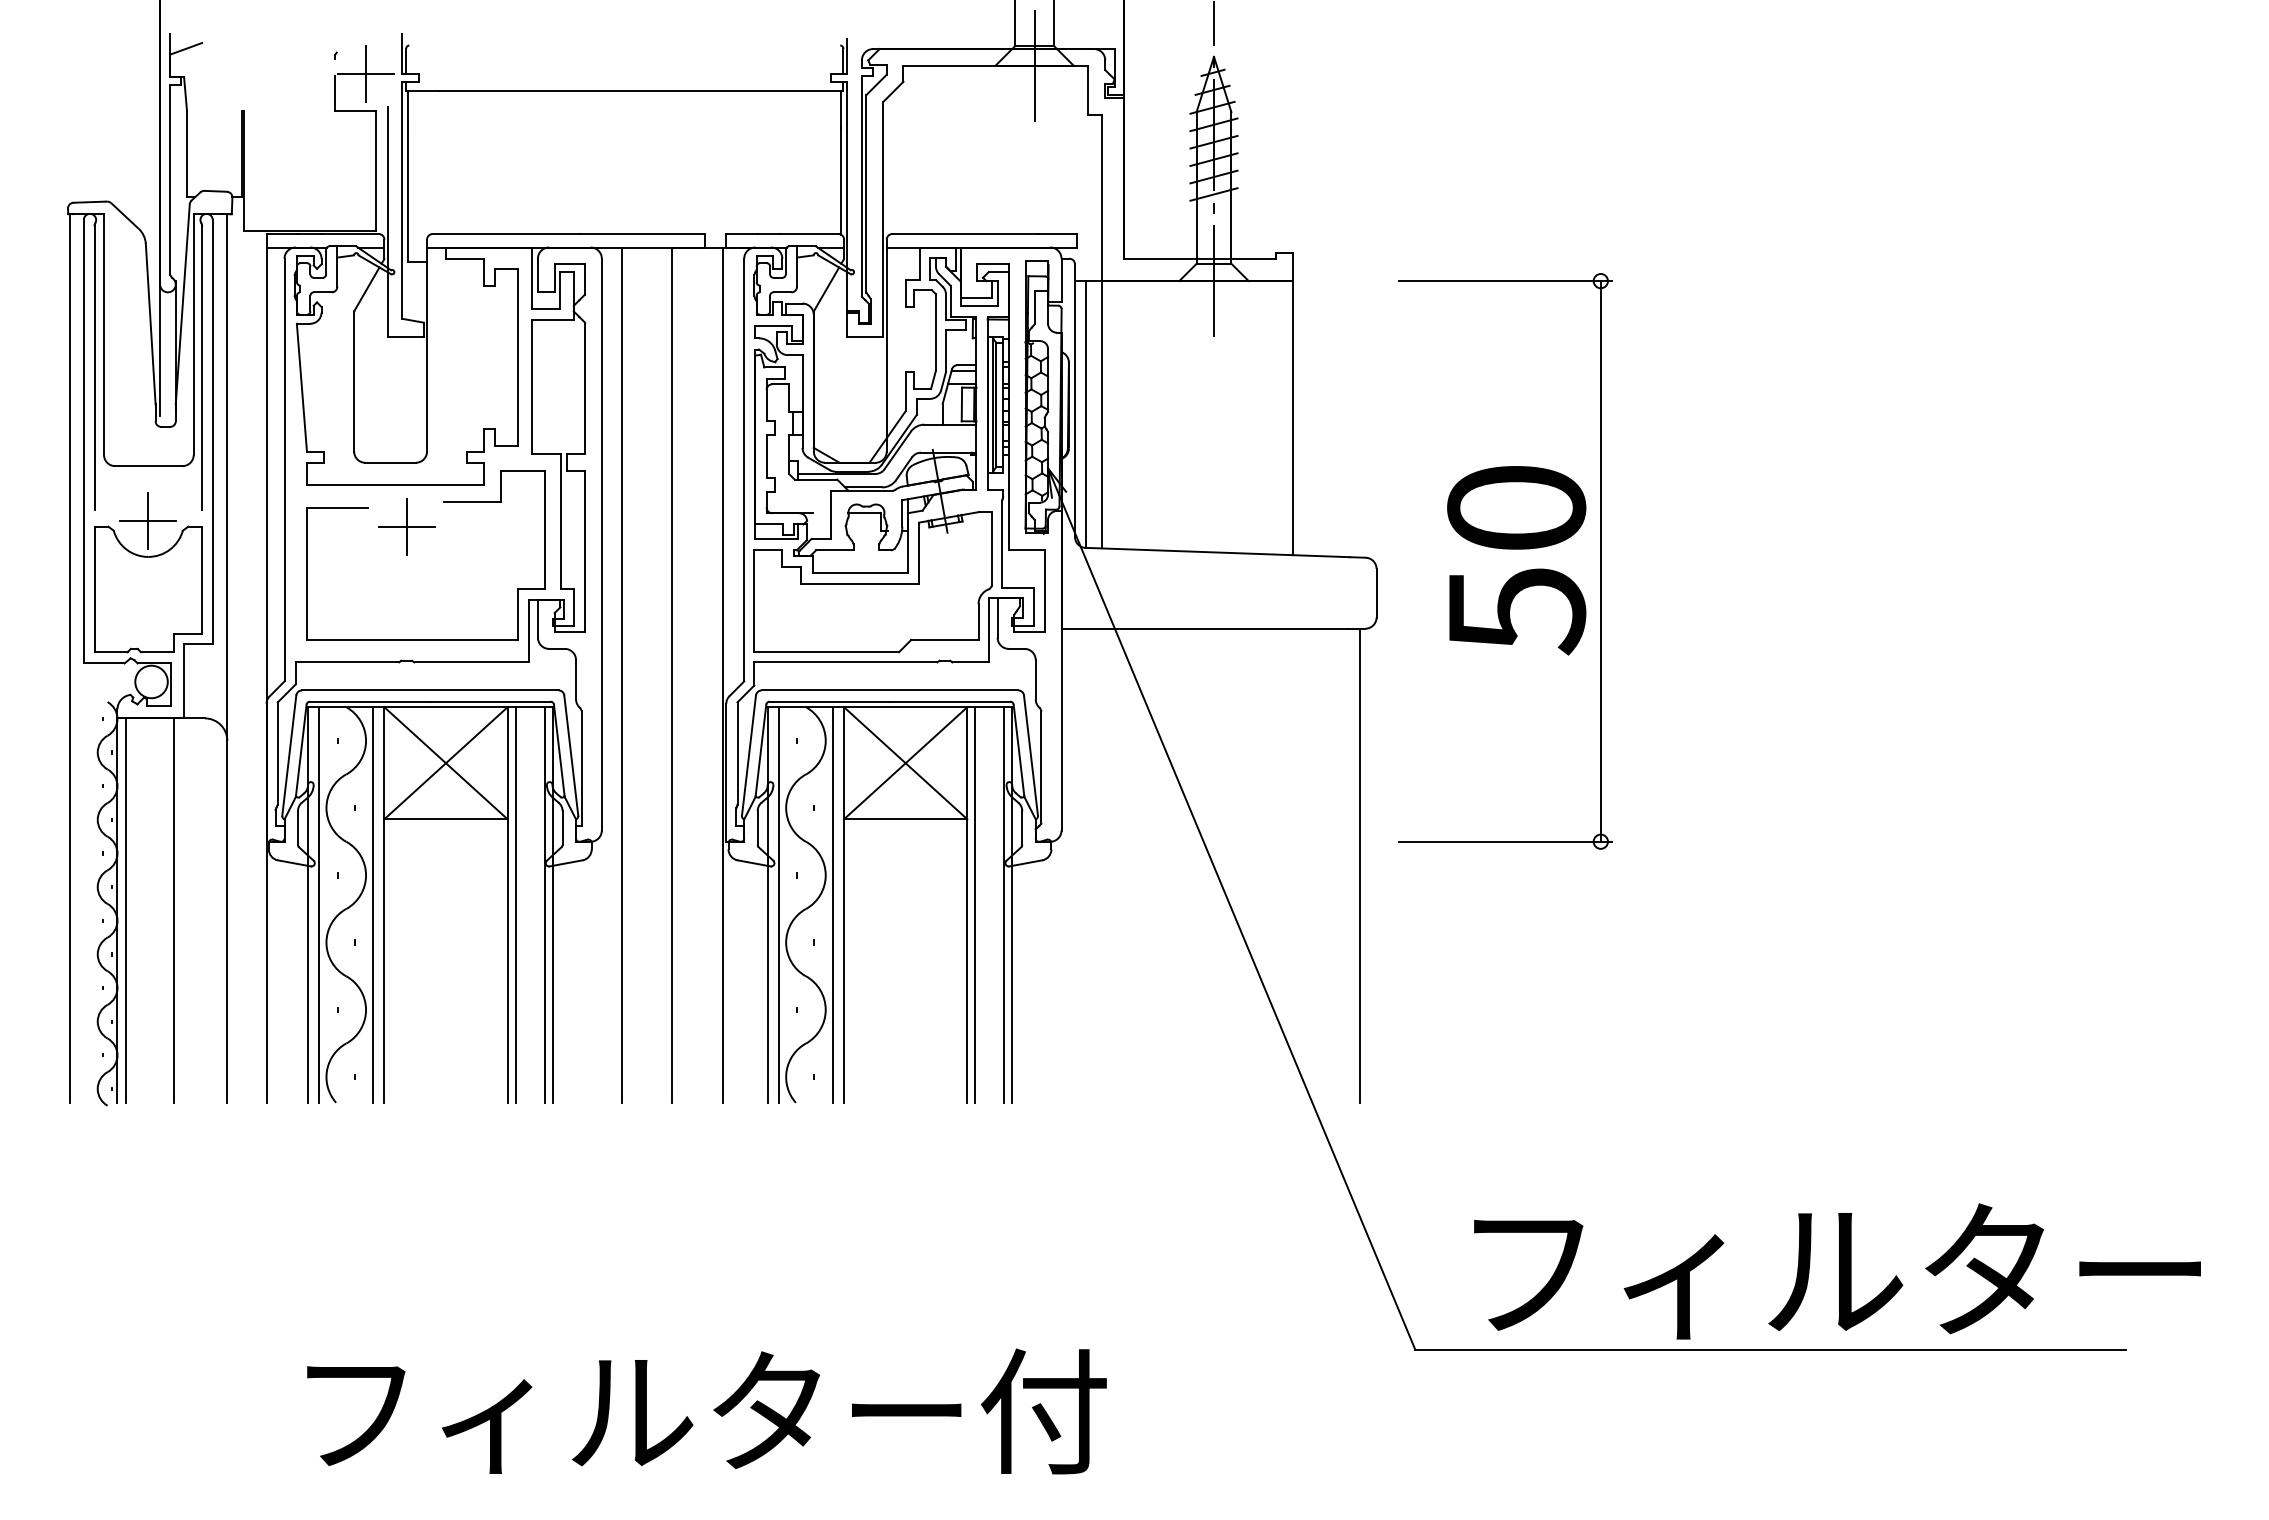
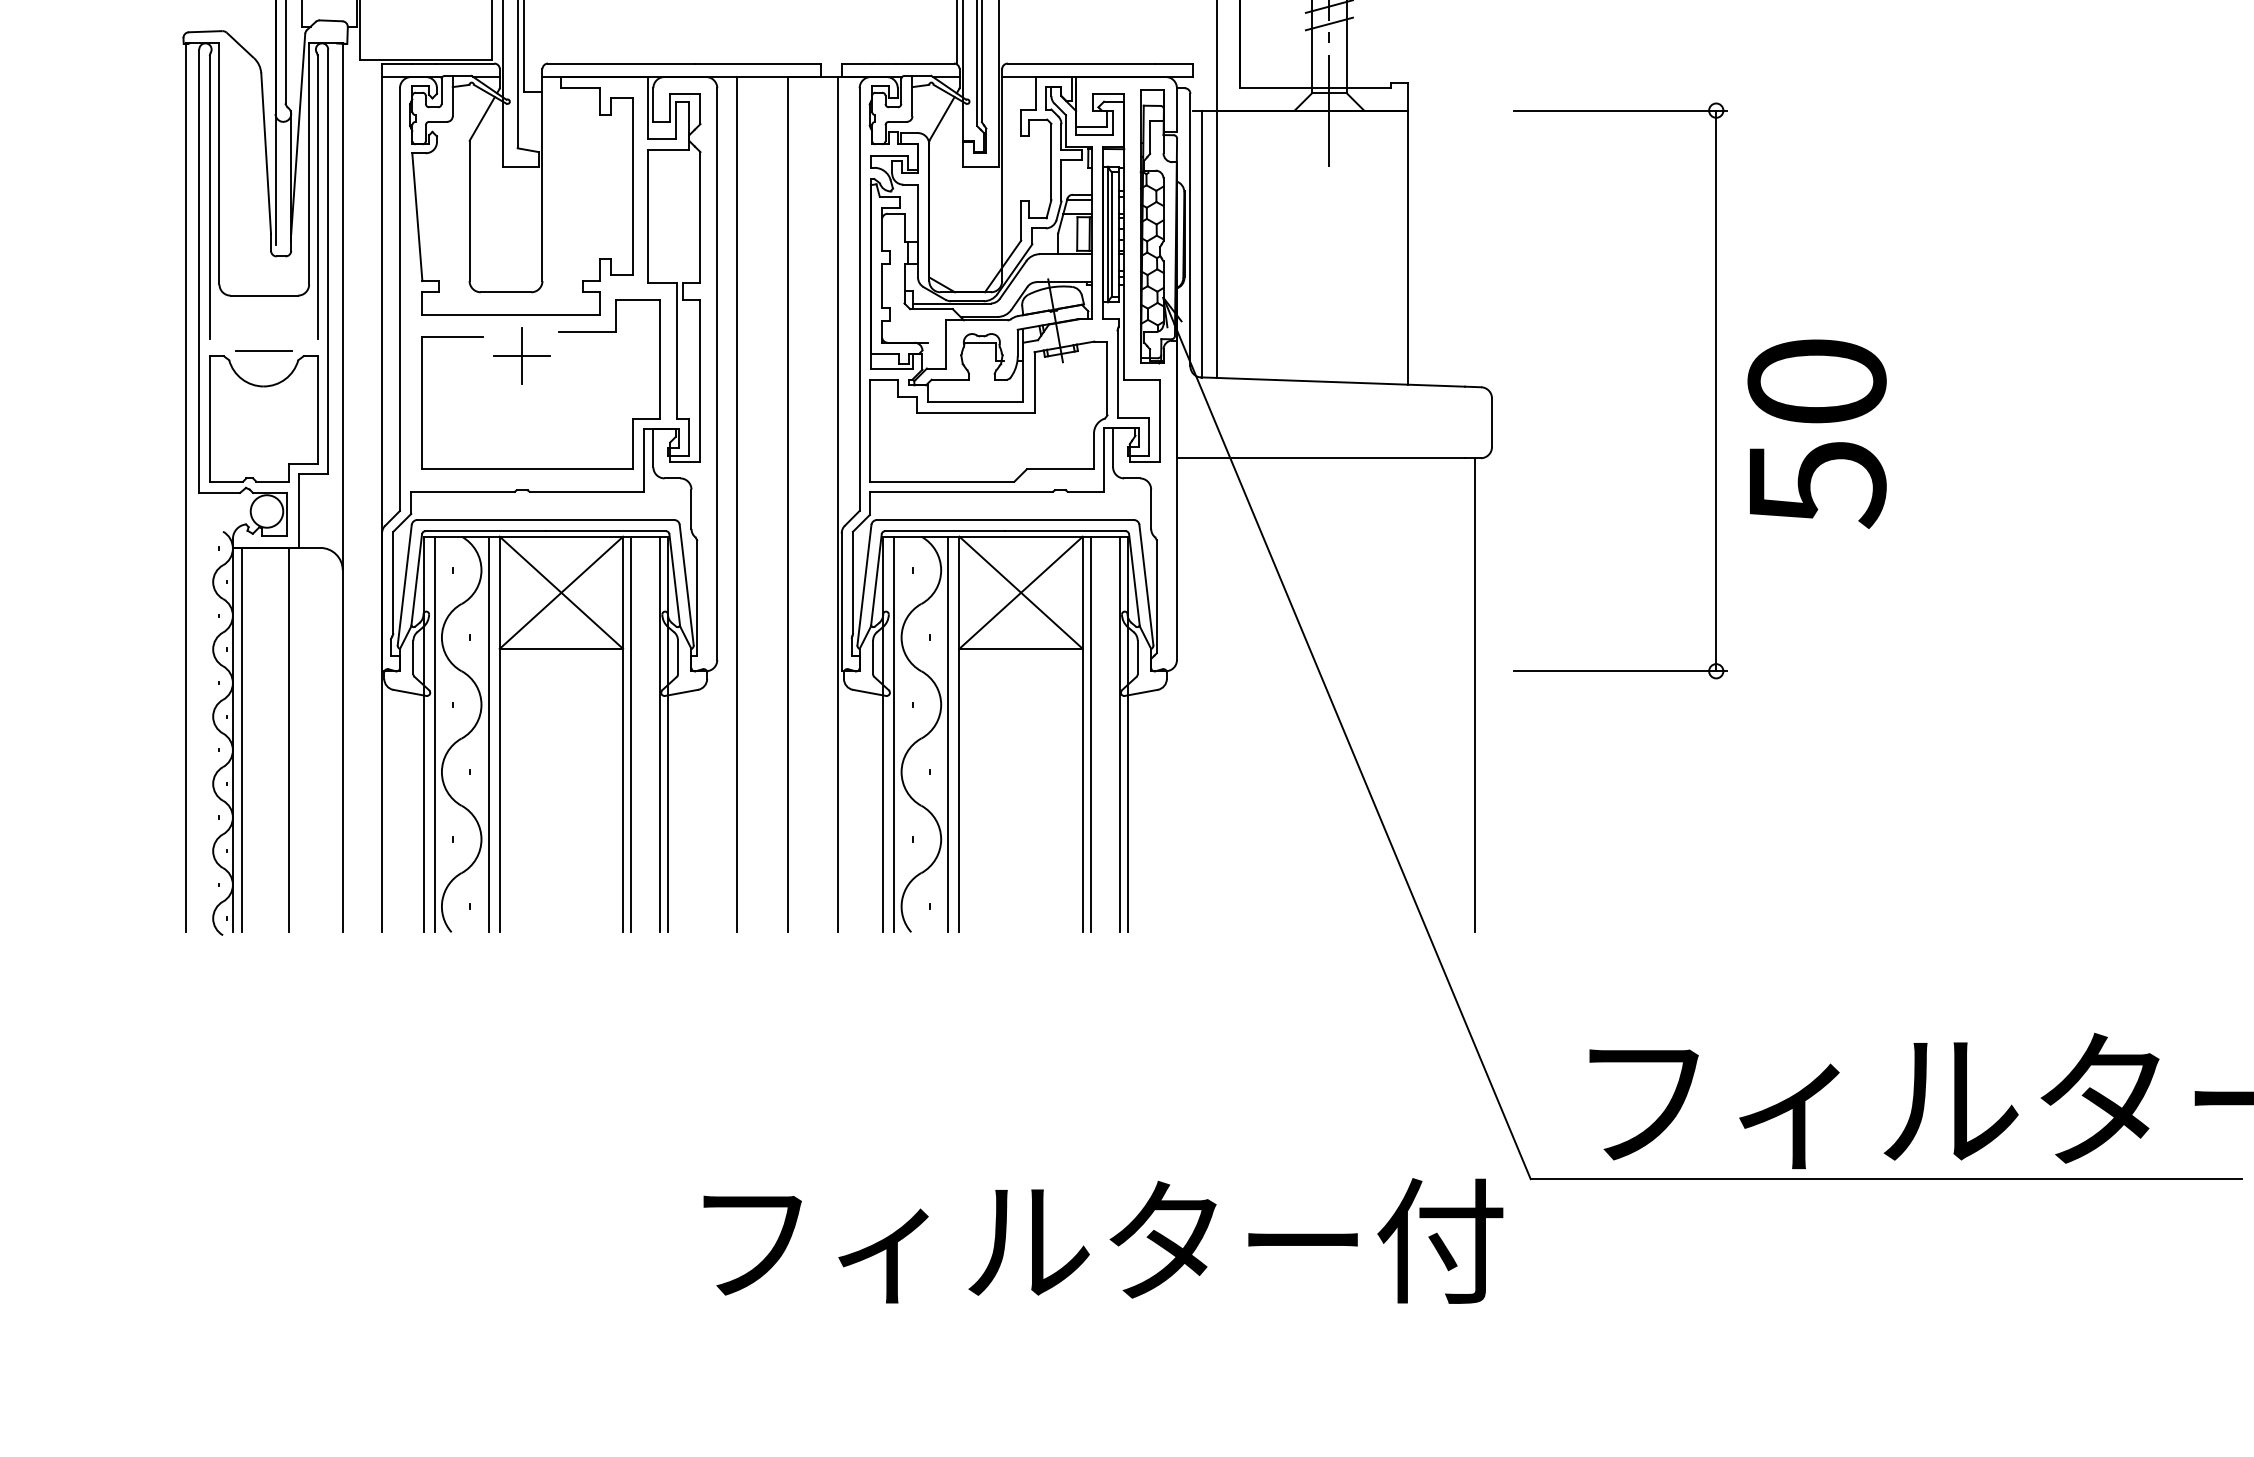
line: (148, 521) -> (263, 351), removed
text: (1516, 560) -> (1816, 434), moved
text: (706, 1411) -> (1102, 1241), moved

